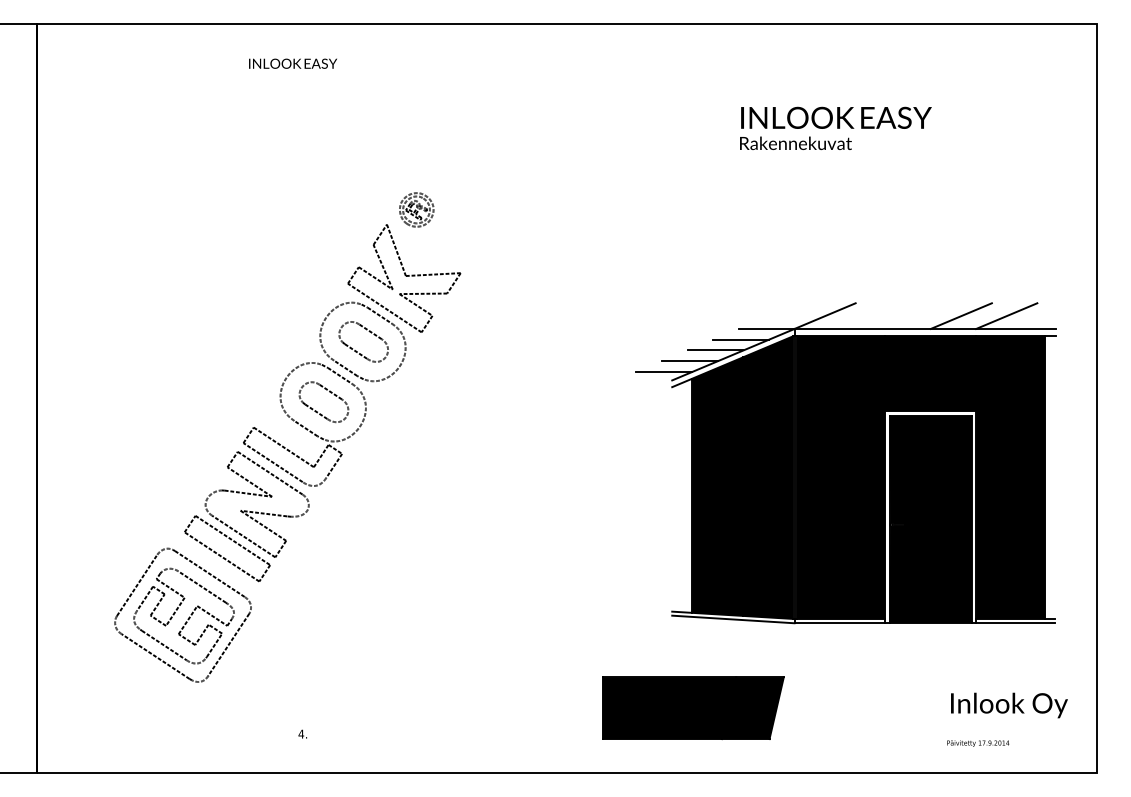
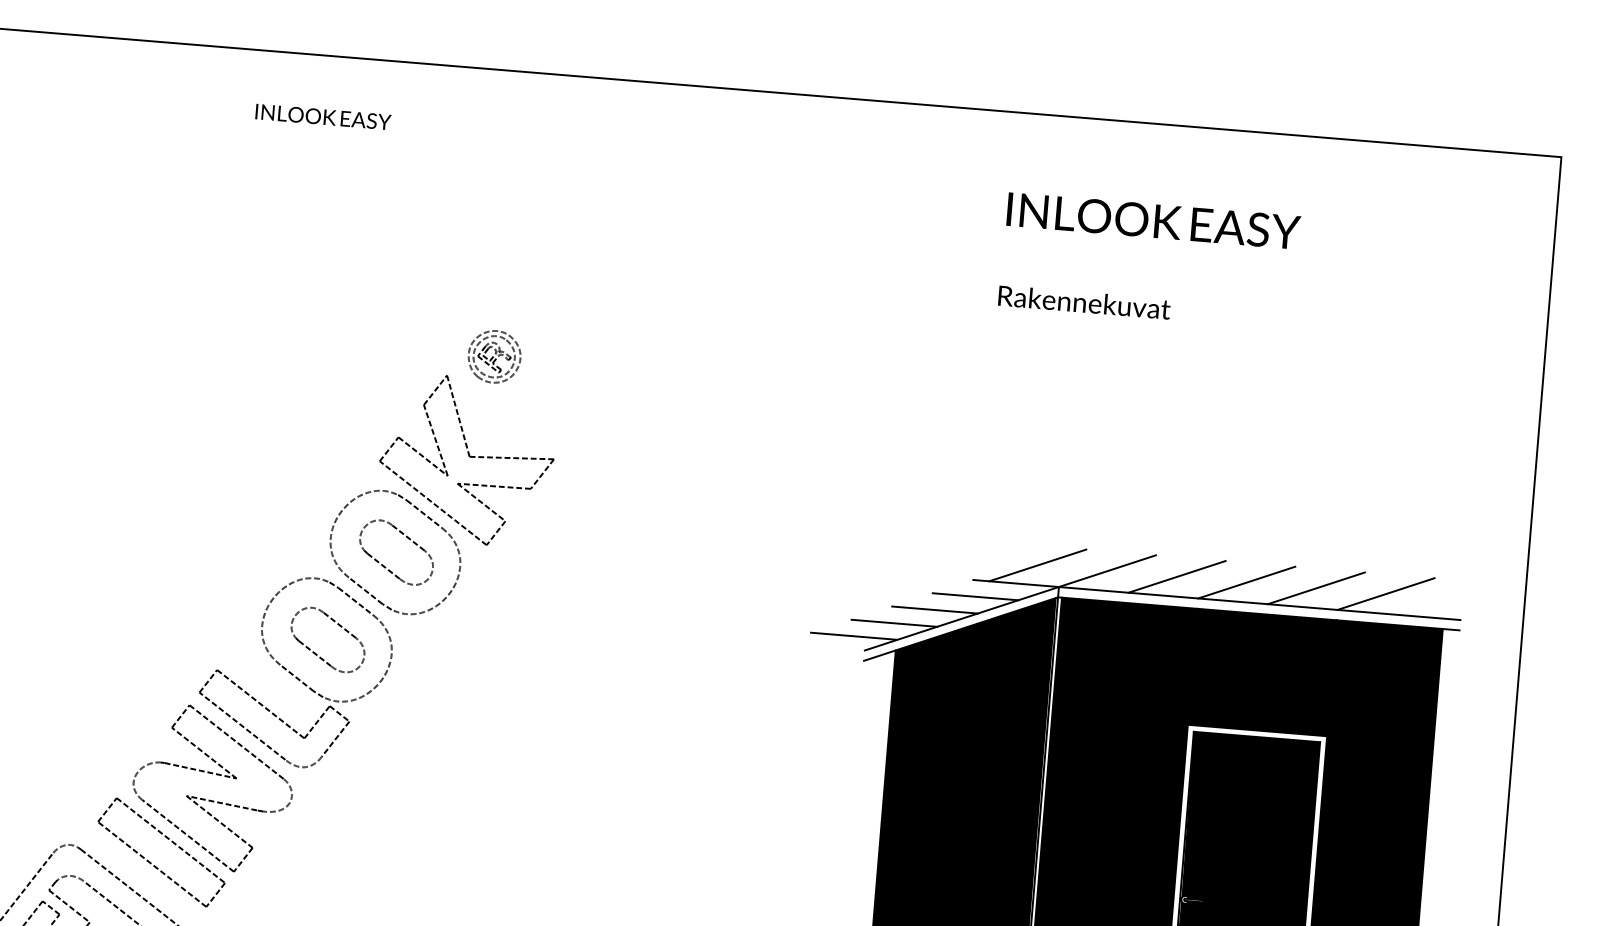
text: (836, 117) -> (1153, 220), moved
line: (779, 315) -> (1037, 564), added
line: (870, 315) -> (1177, 575), added
line: (915, 315) -> (1246, 581), added

